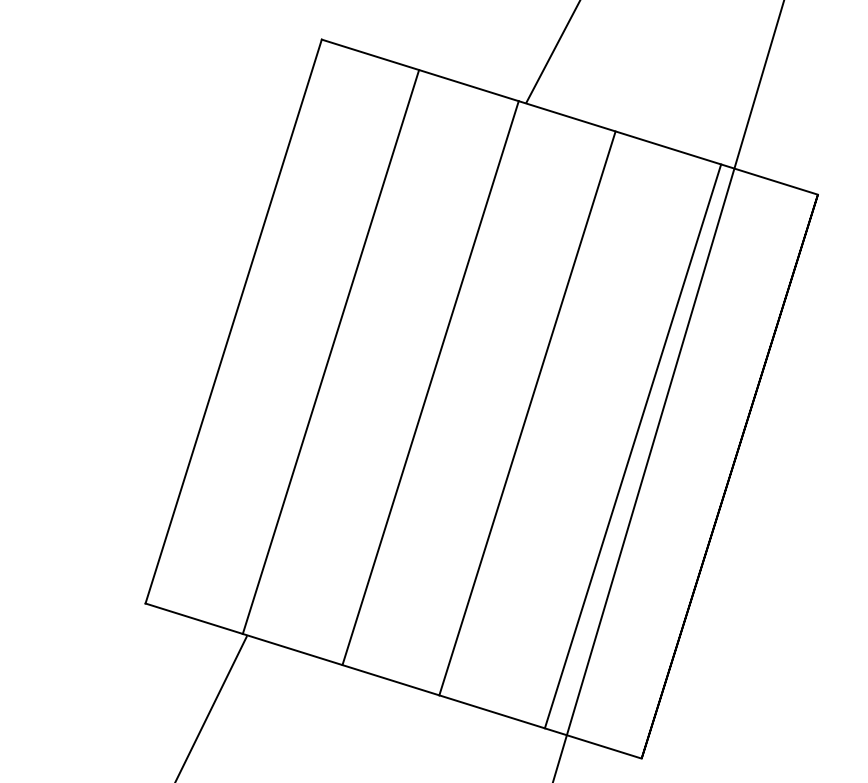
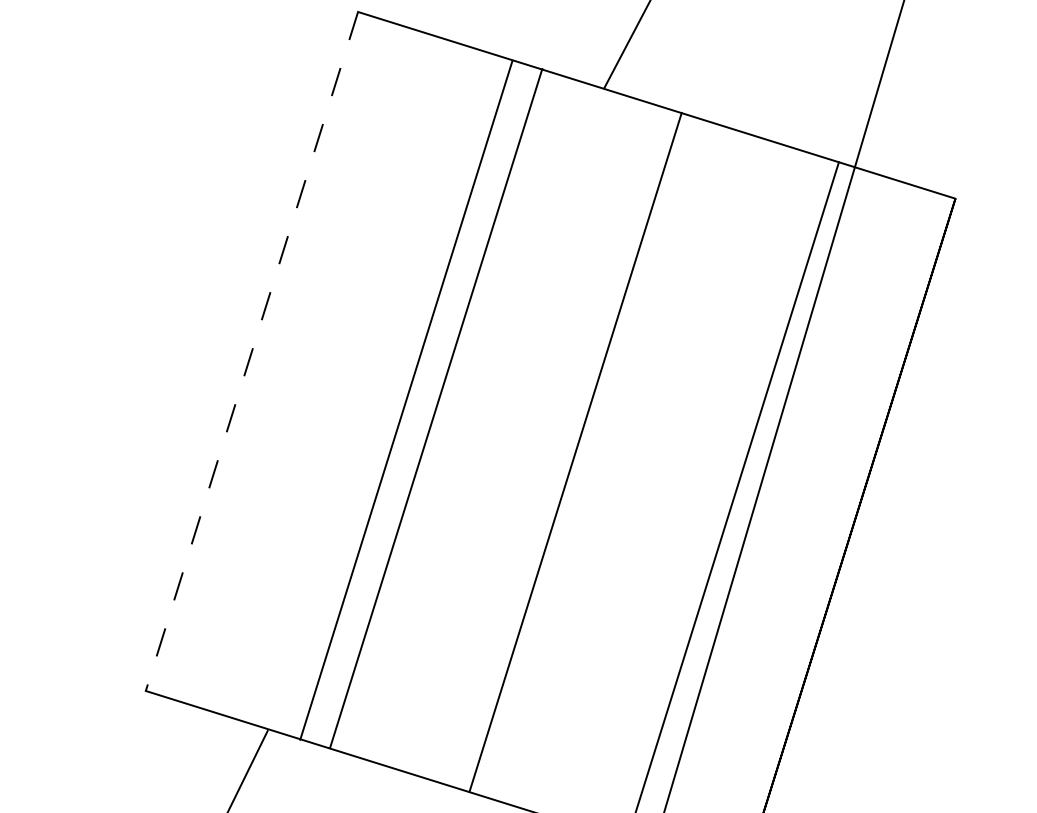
line: (233, 322) -> (251, 352), solid -> dashed
line: (330, 352) -> (405, 400), moved
line: (430, 382) -> (435, 407), moved
line: (527, 413) -> (575, 452), moved

